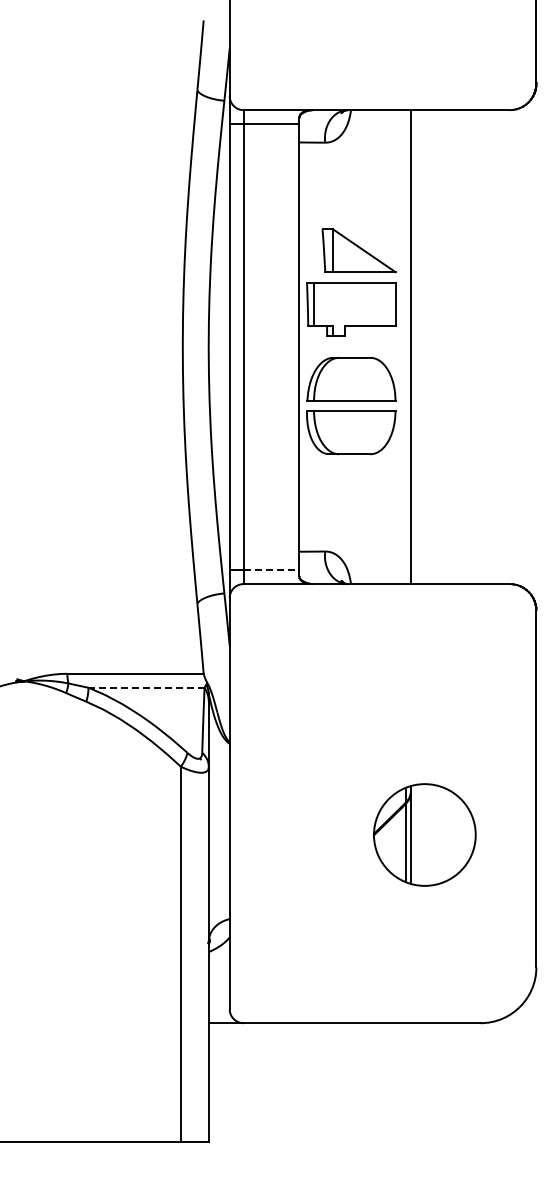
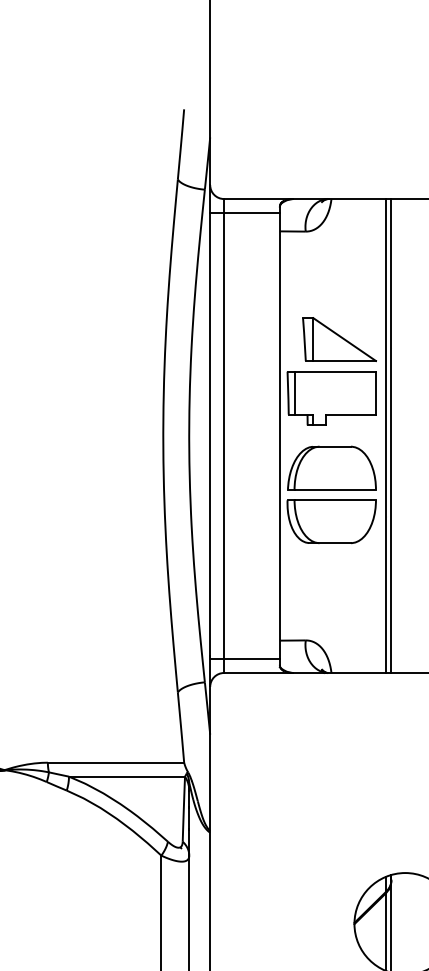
line: (405, 347) -> (385, 436), added
line: (271, 570) -> (251, 659), dashed -> solid
line: (146, 687) -> (126, 776), dashed -> solid

